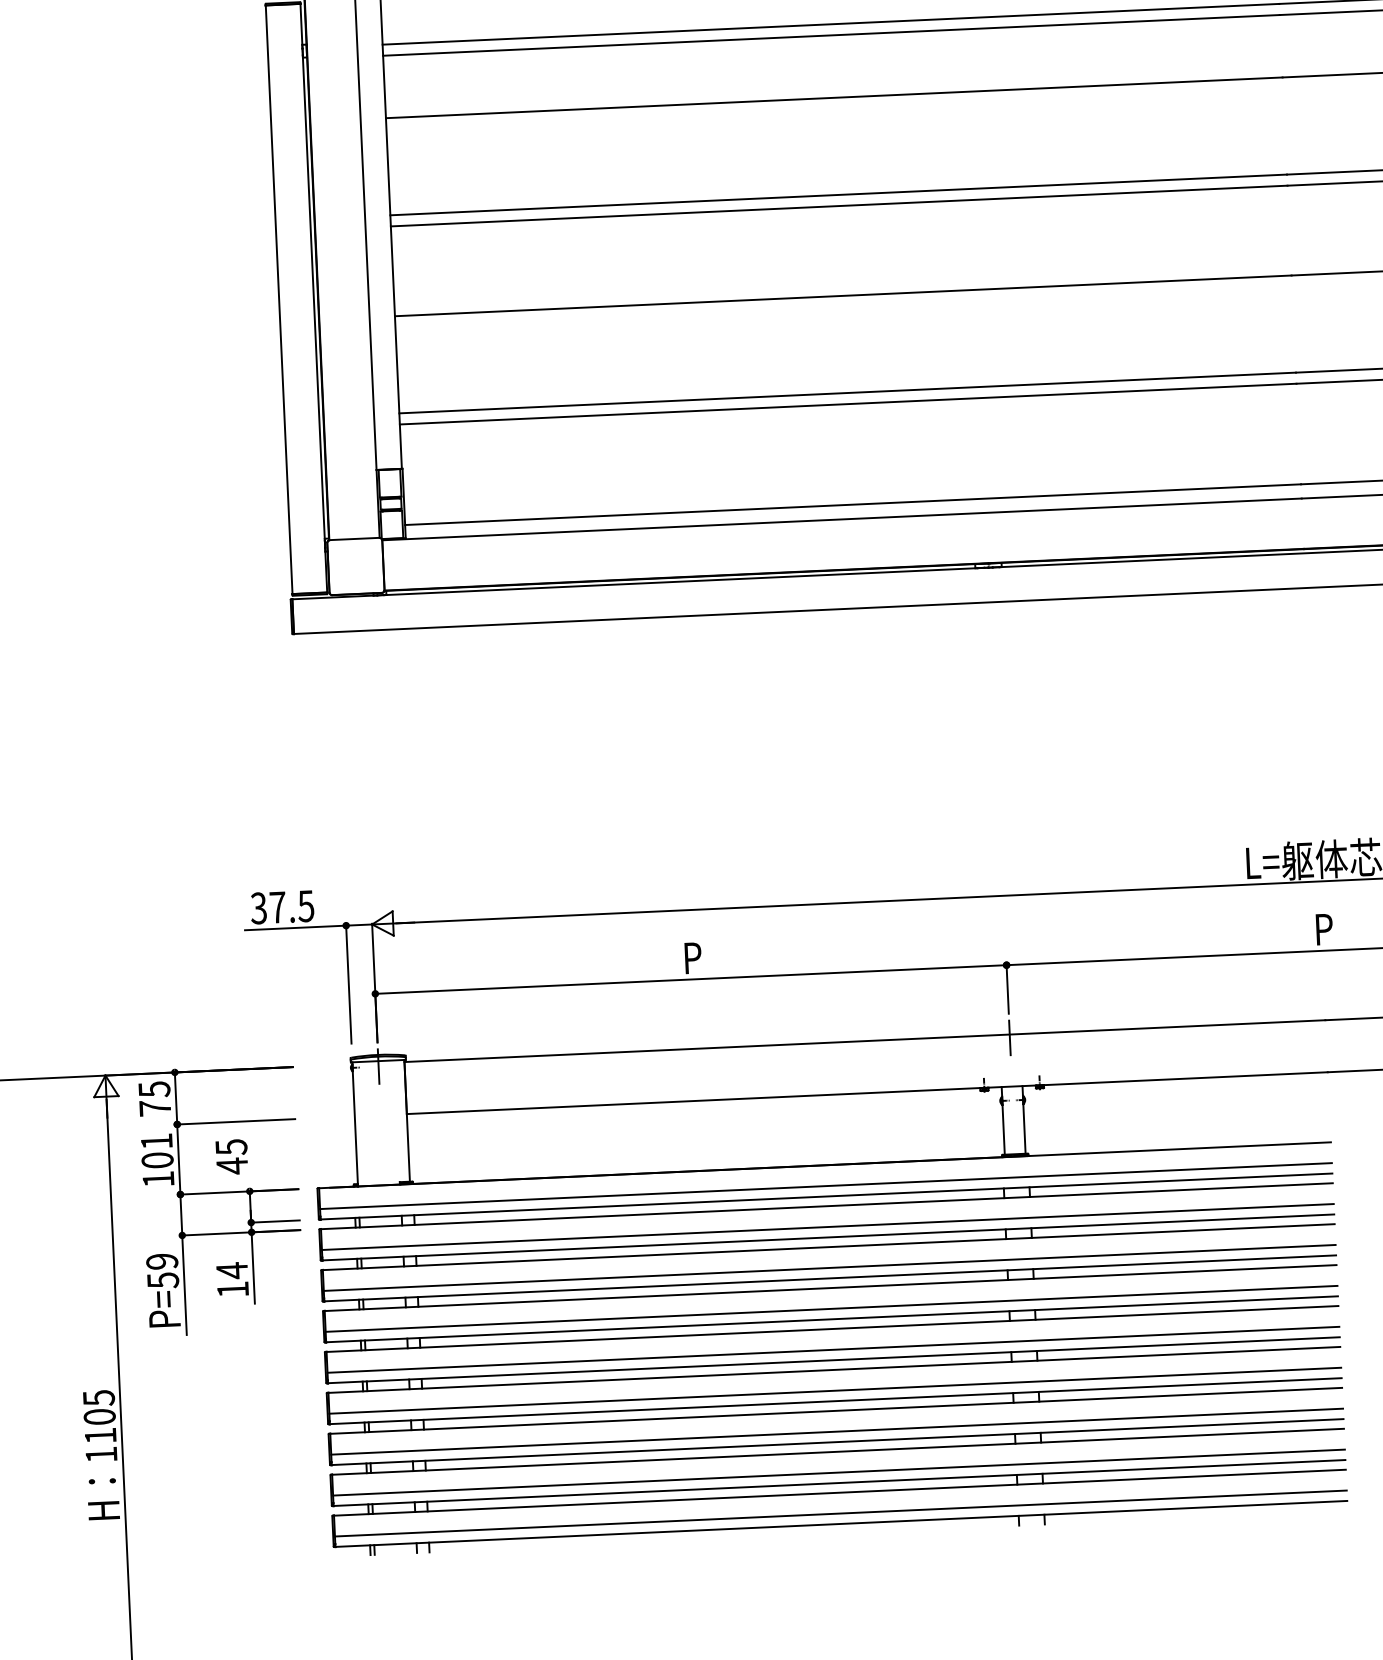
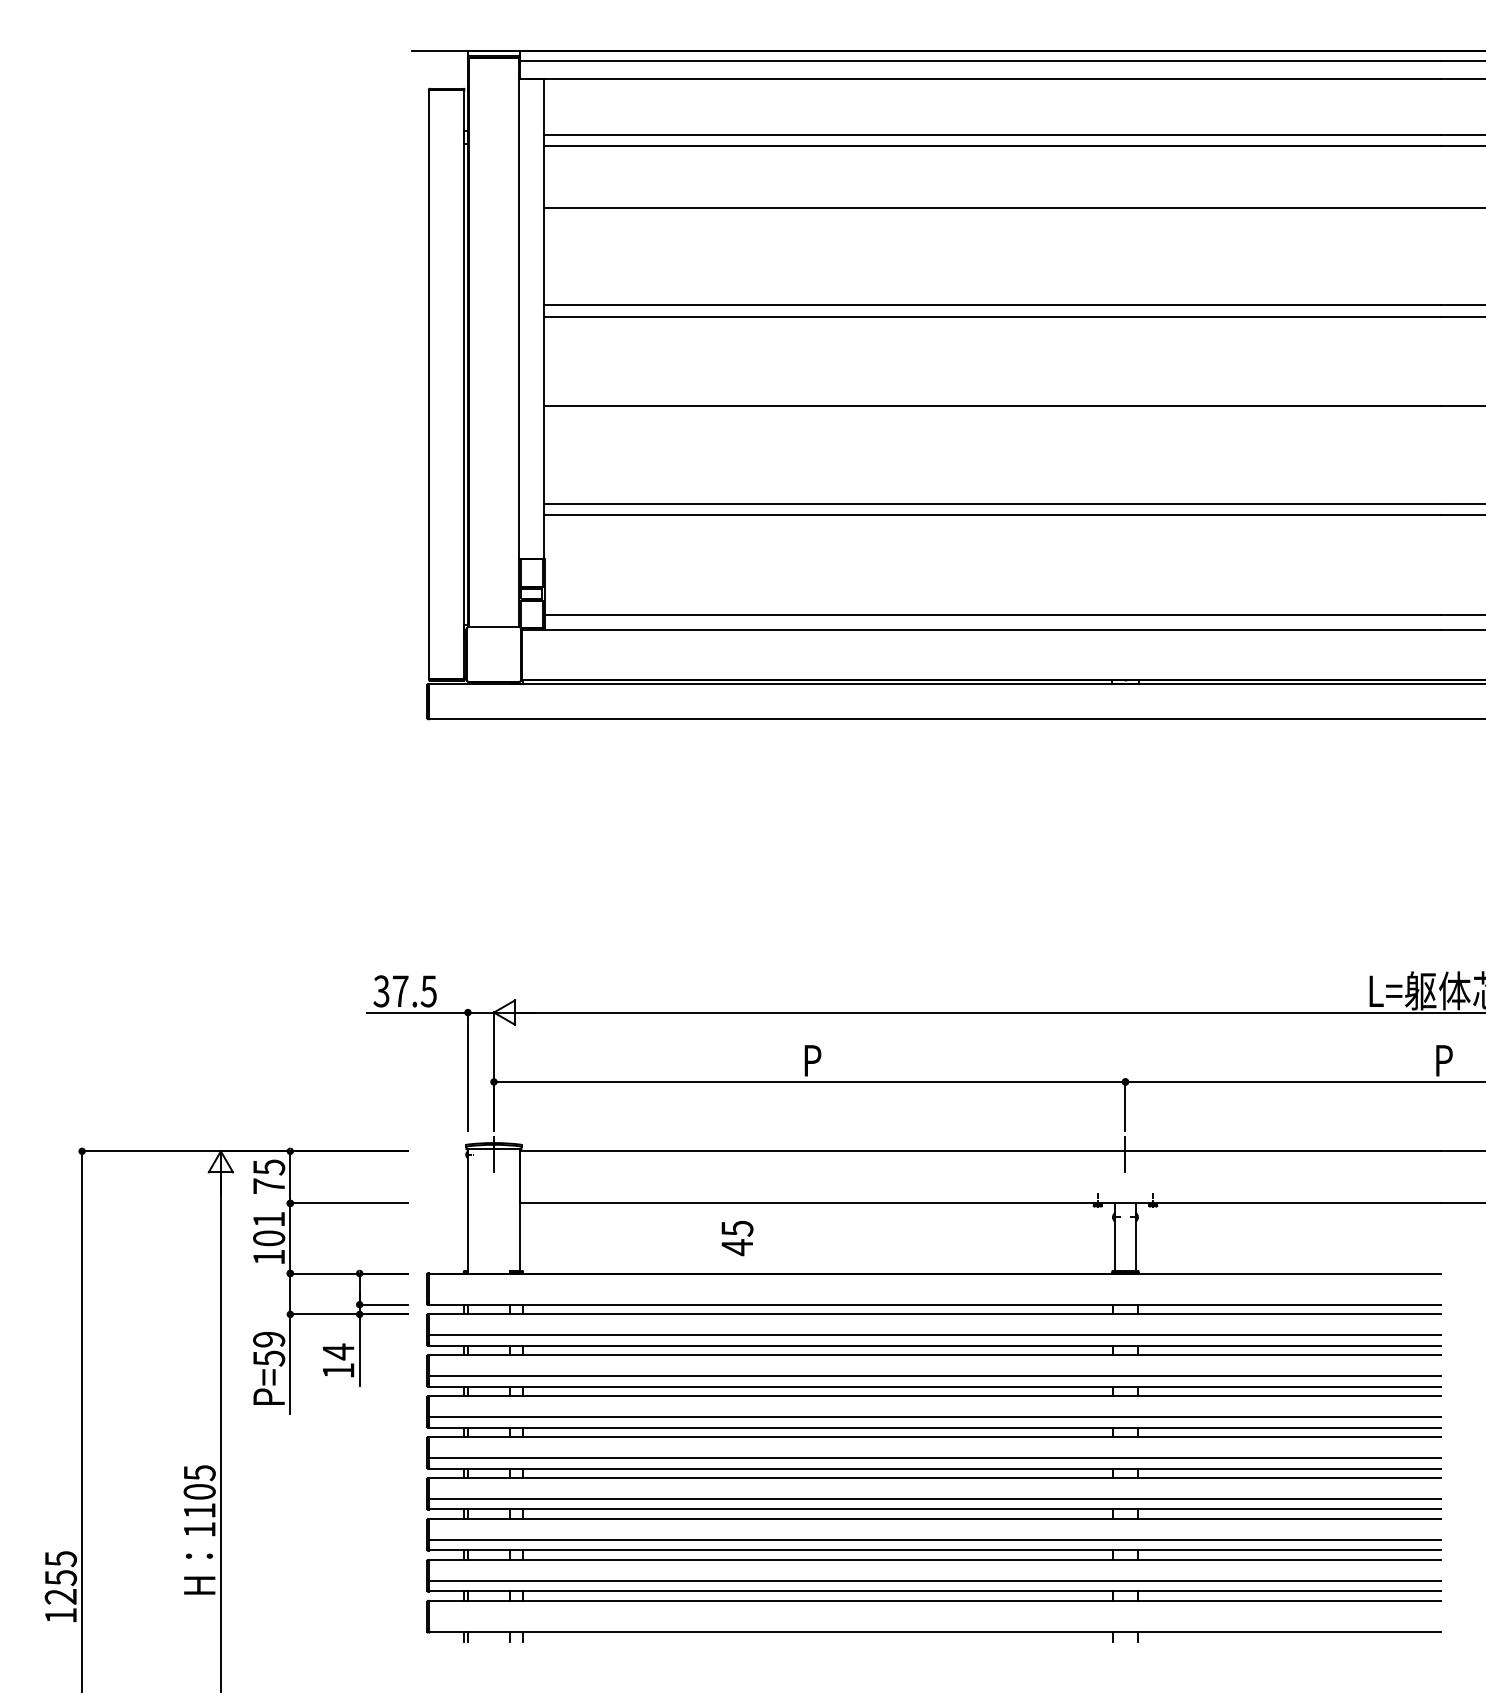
text: (232, 1157) -> (737, 1238), moved
line: (826, 1186) -> (935, 1294), removed
line: (841, 1513) -> (935, 1621), removed

